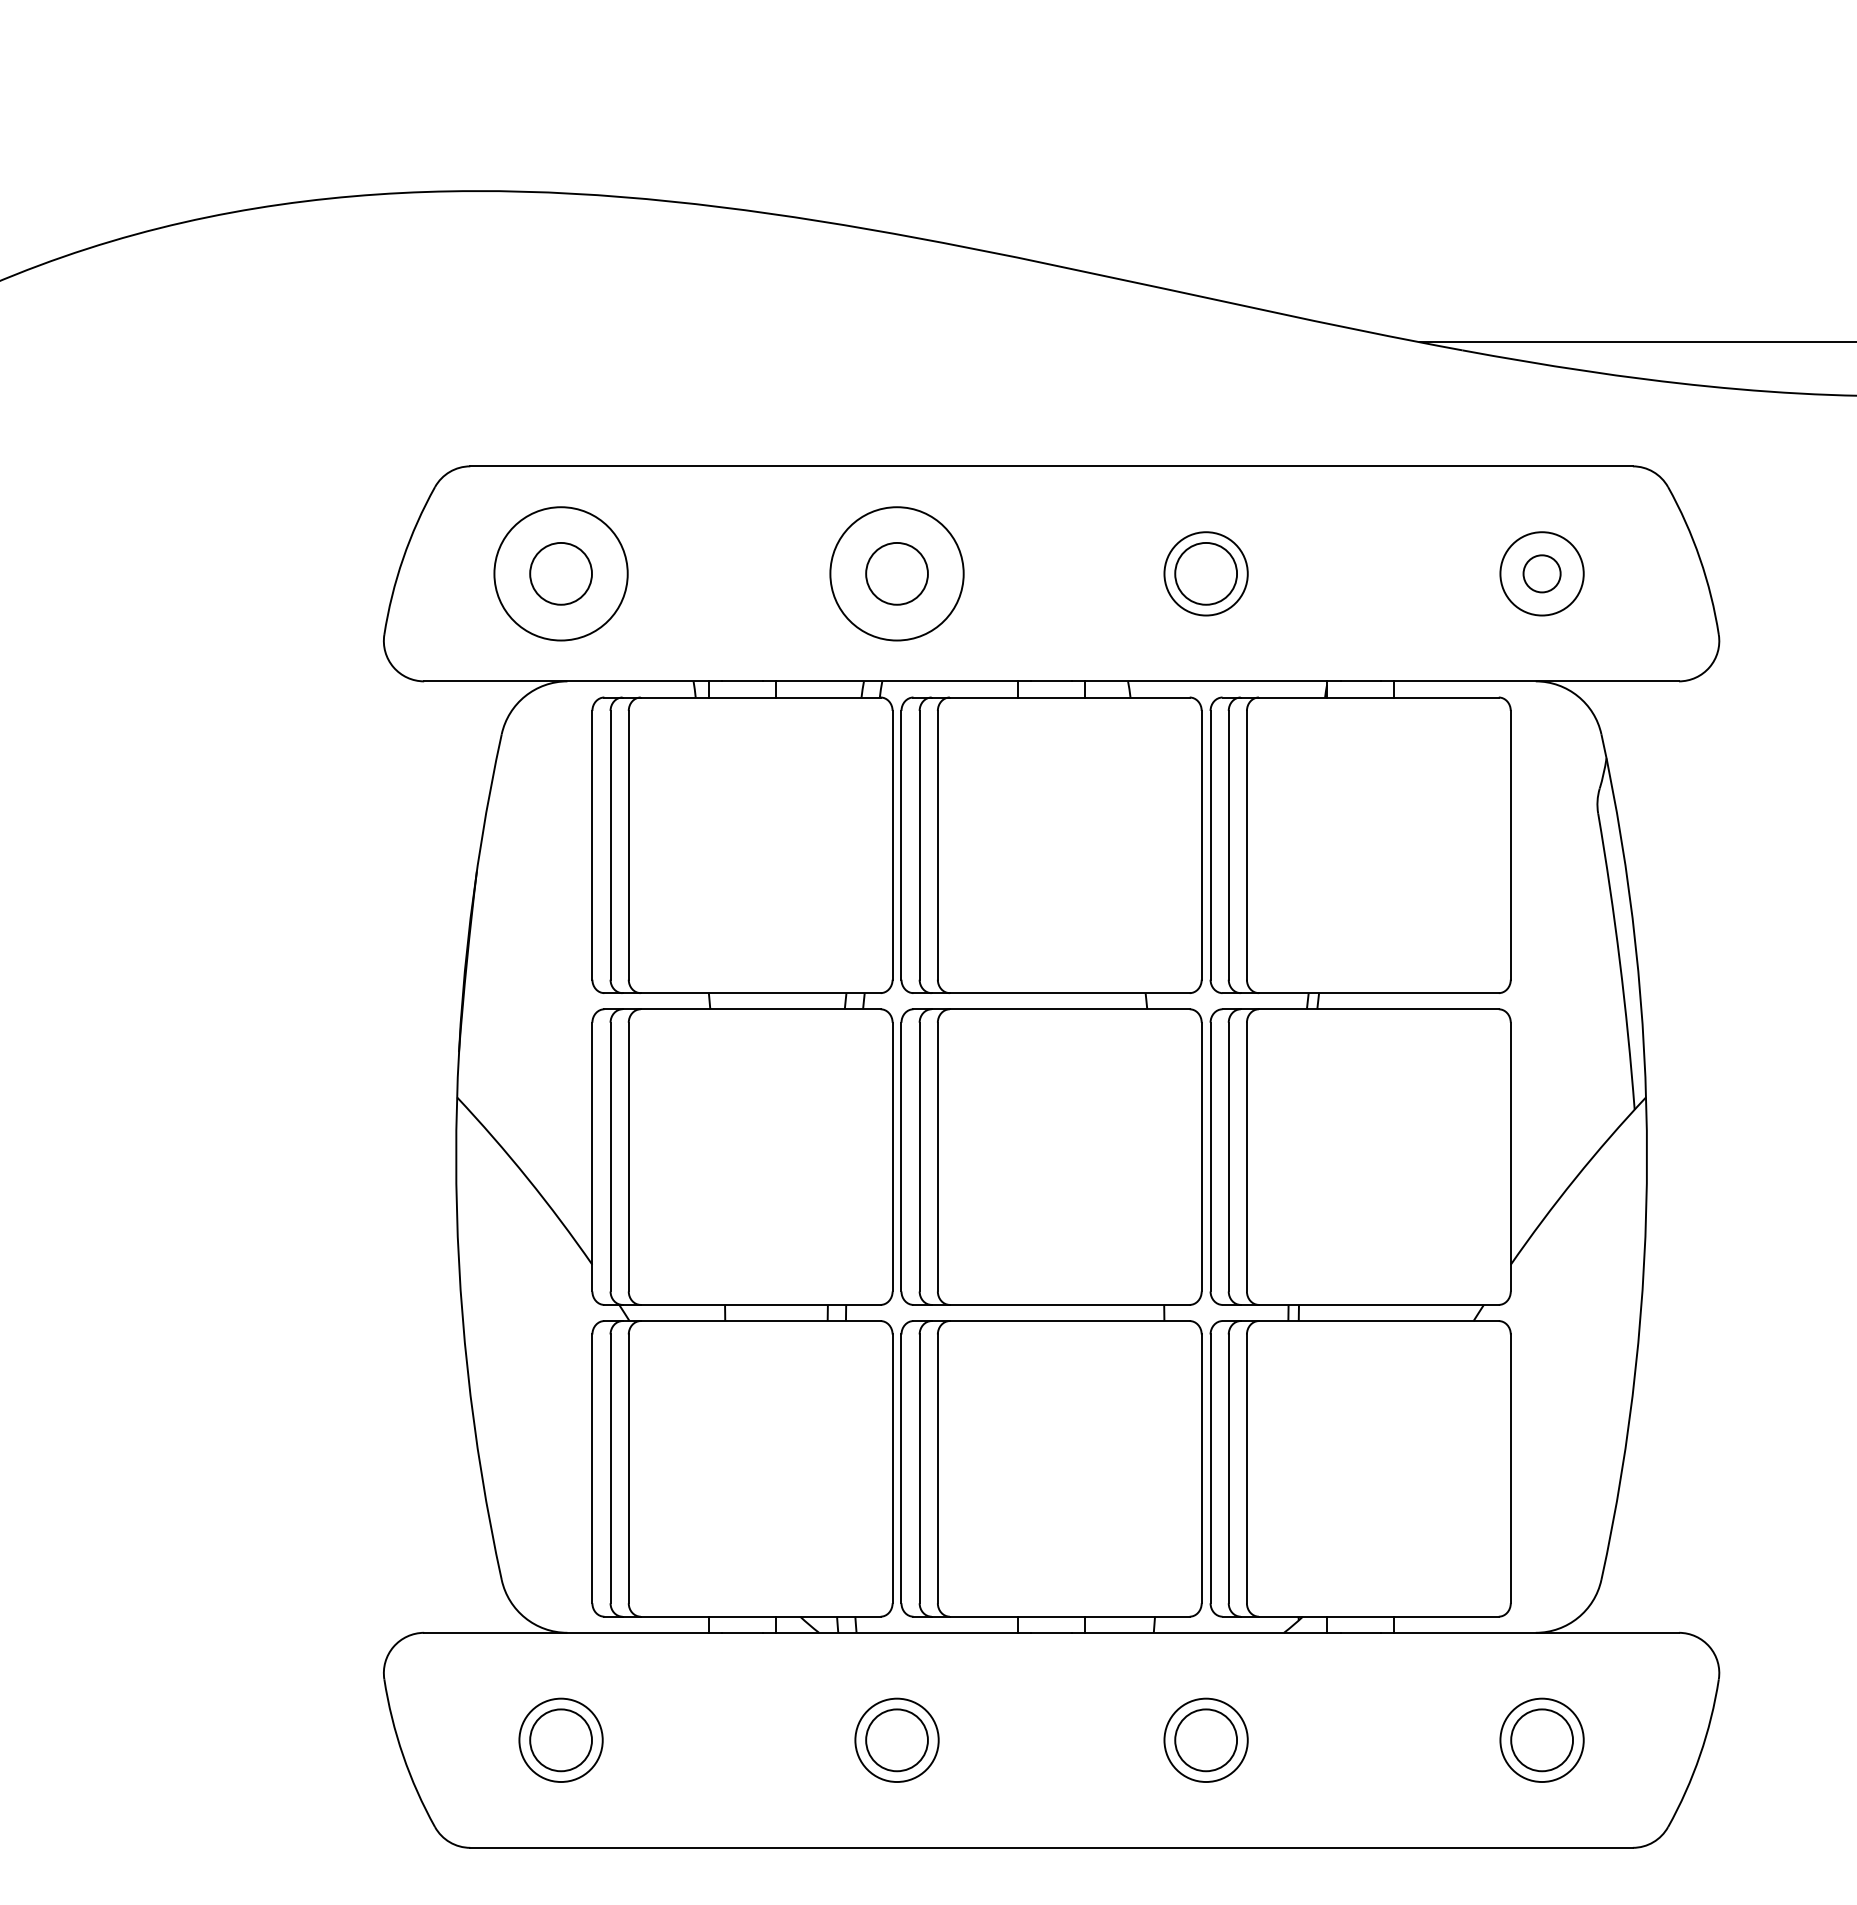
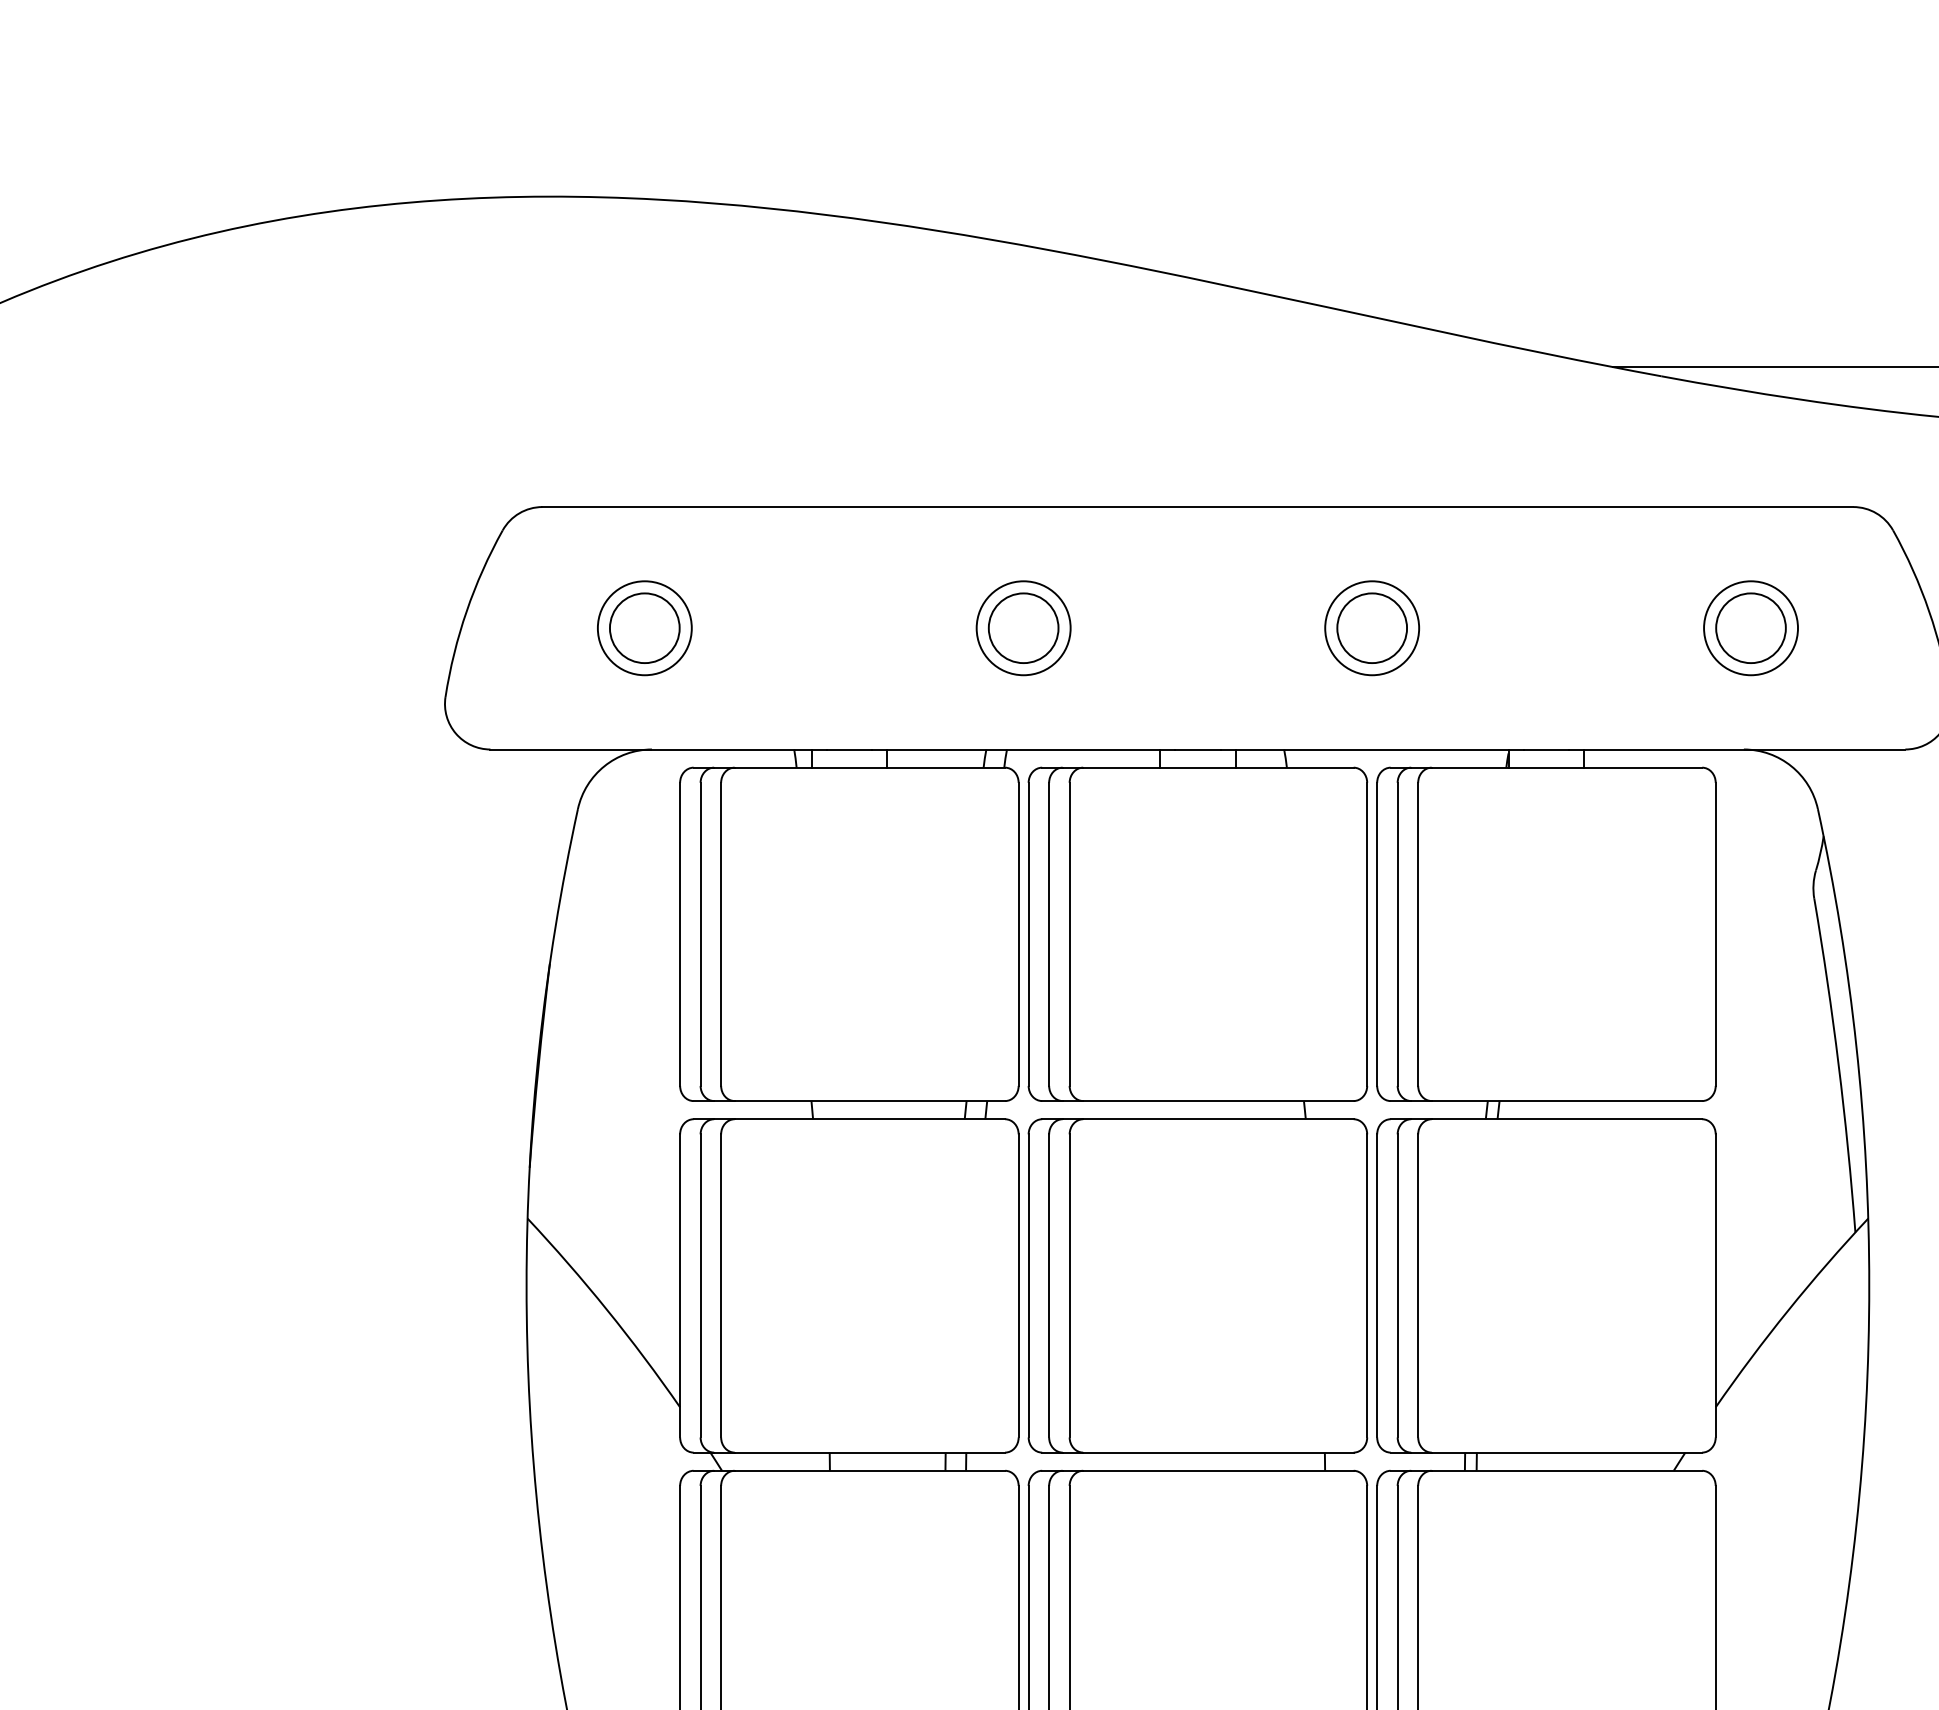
circle: (560, 573) -> (644, 627), size x0.62
circle: (896, 573) -> (1023, 627), size x0.62
circle: (1542, 573) -> (1751, 627), size x1.67

